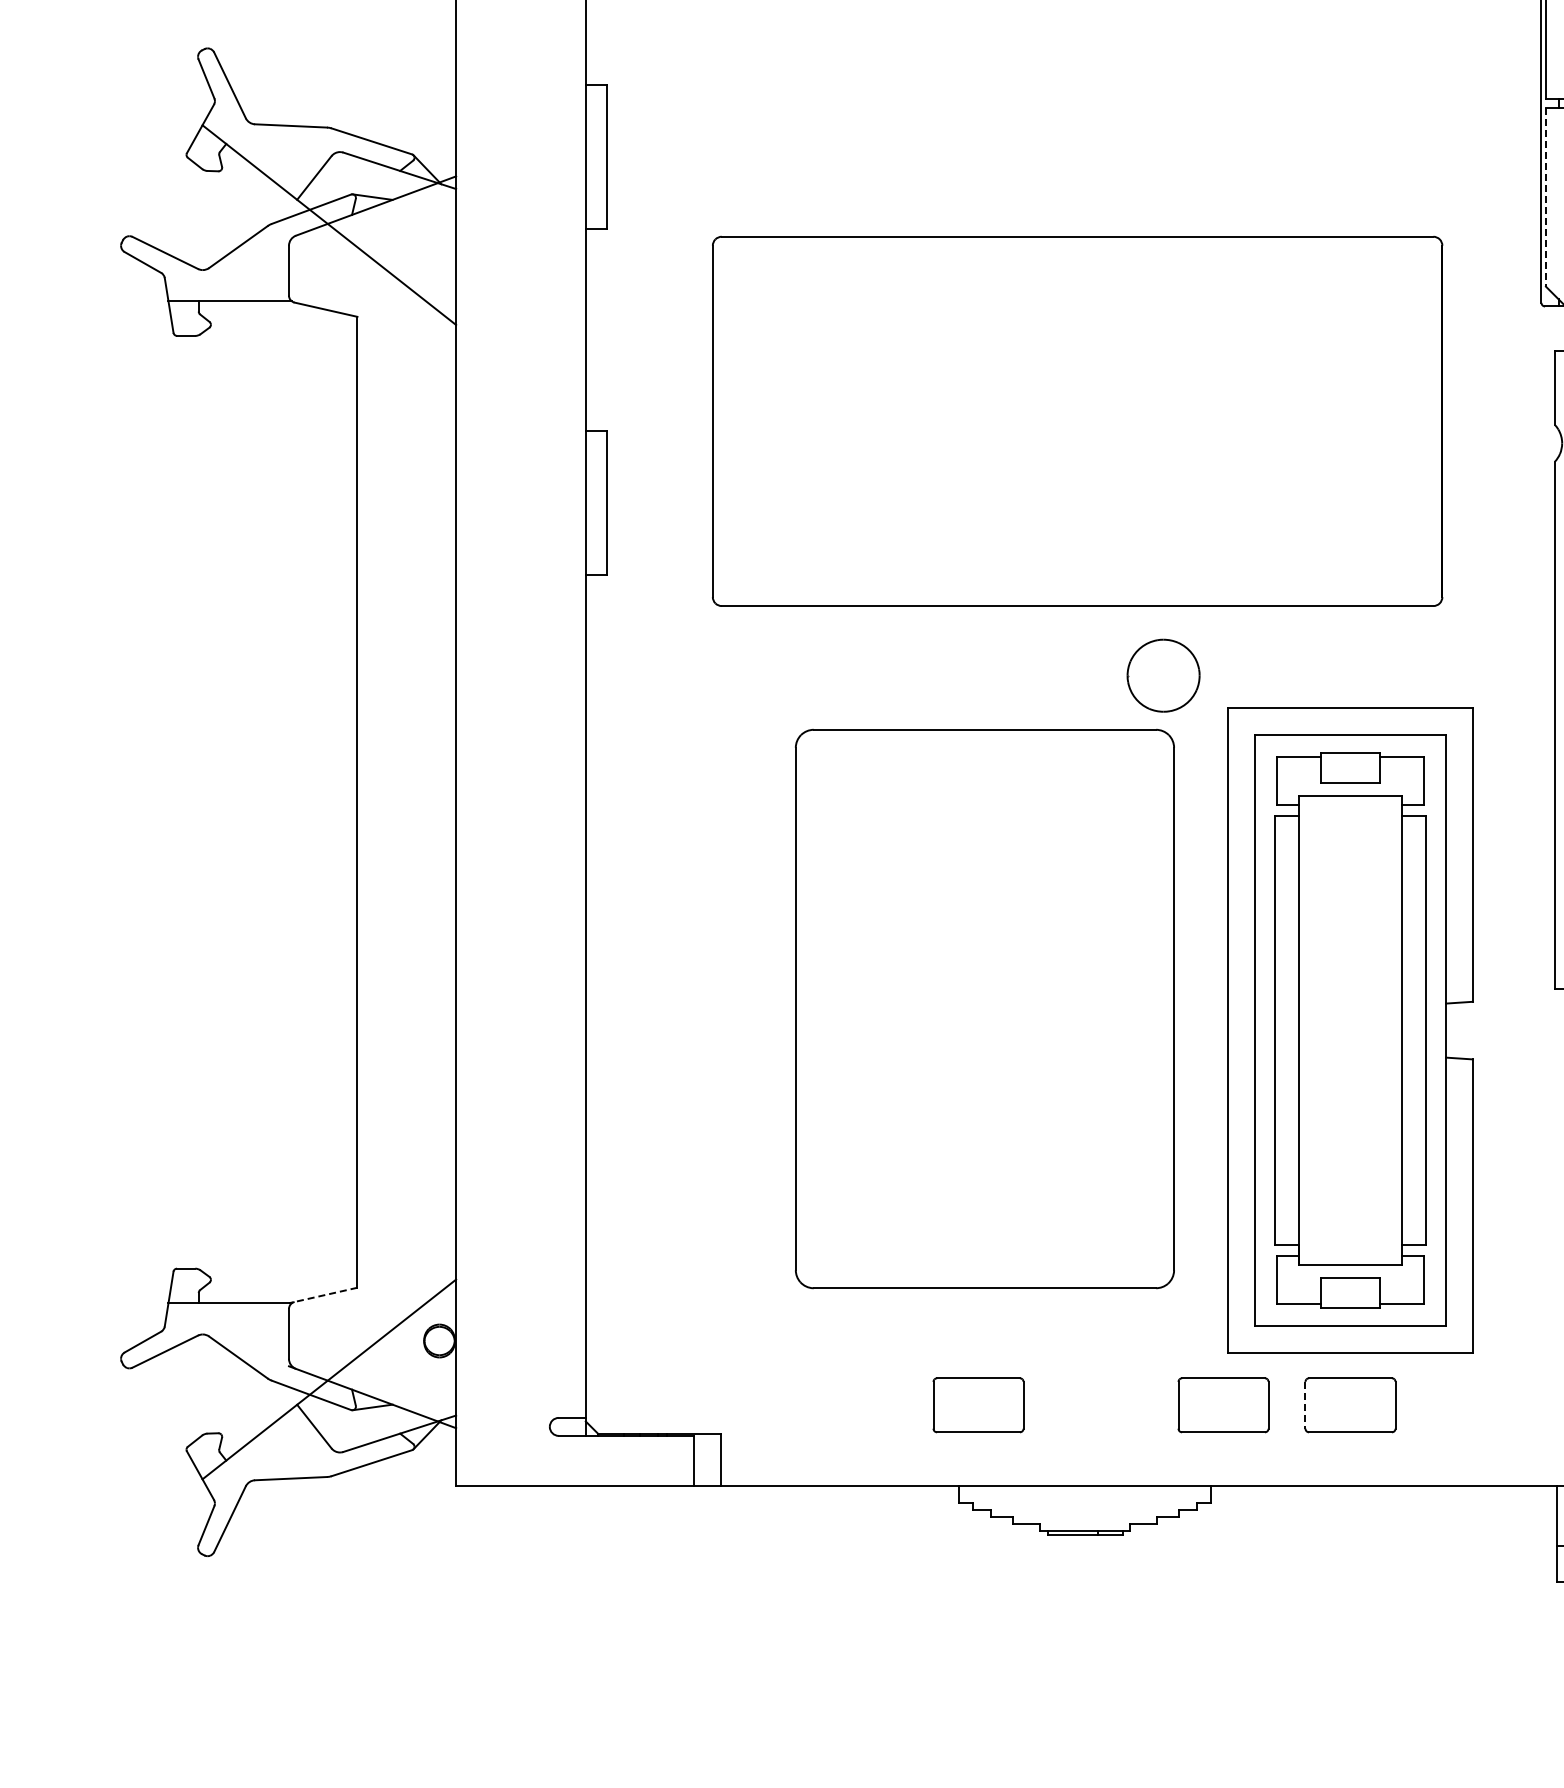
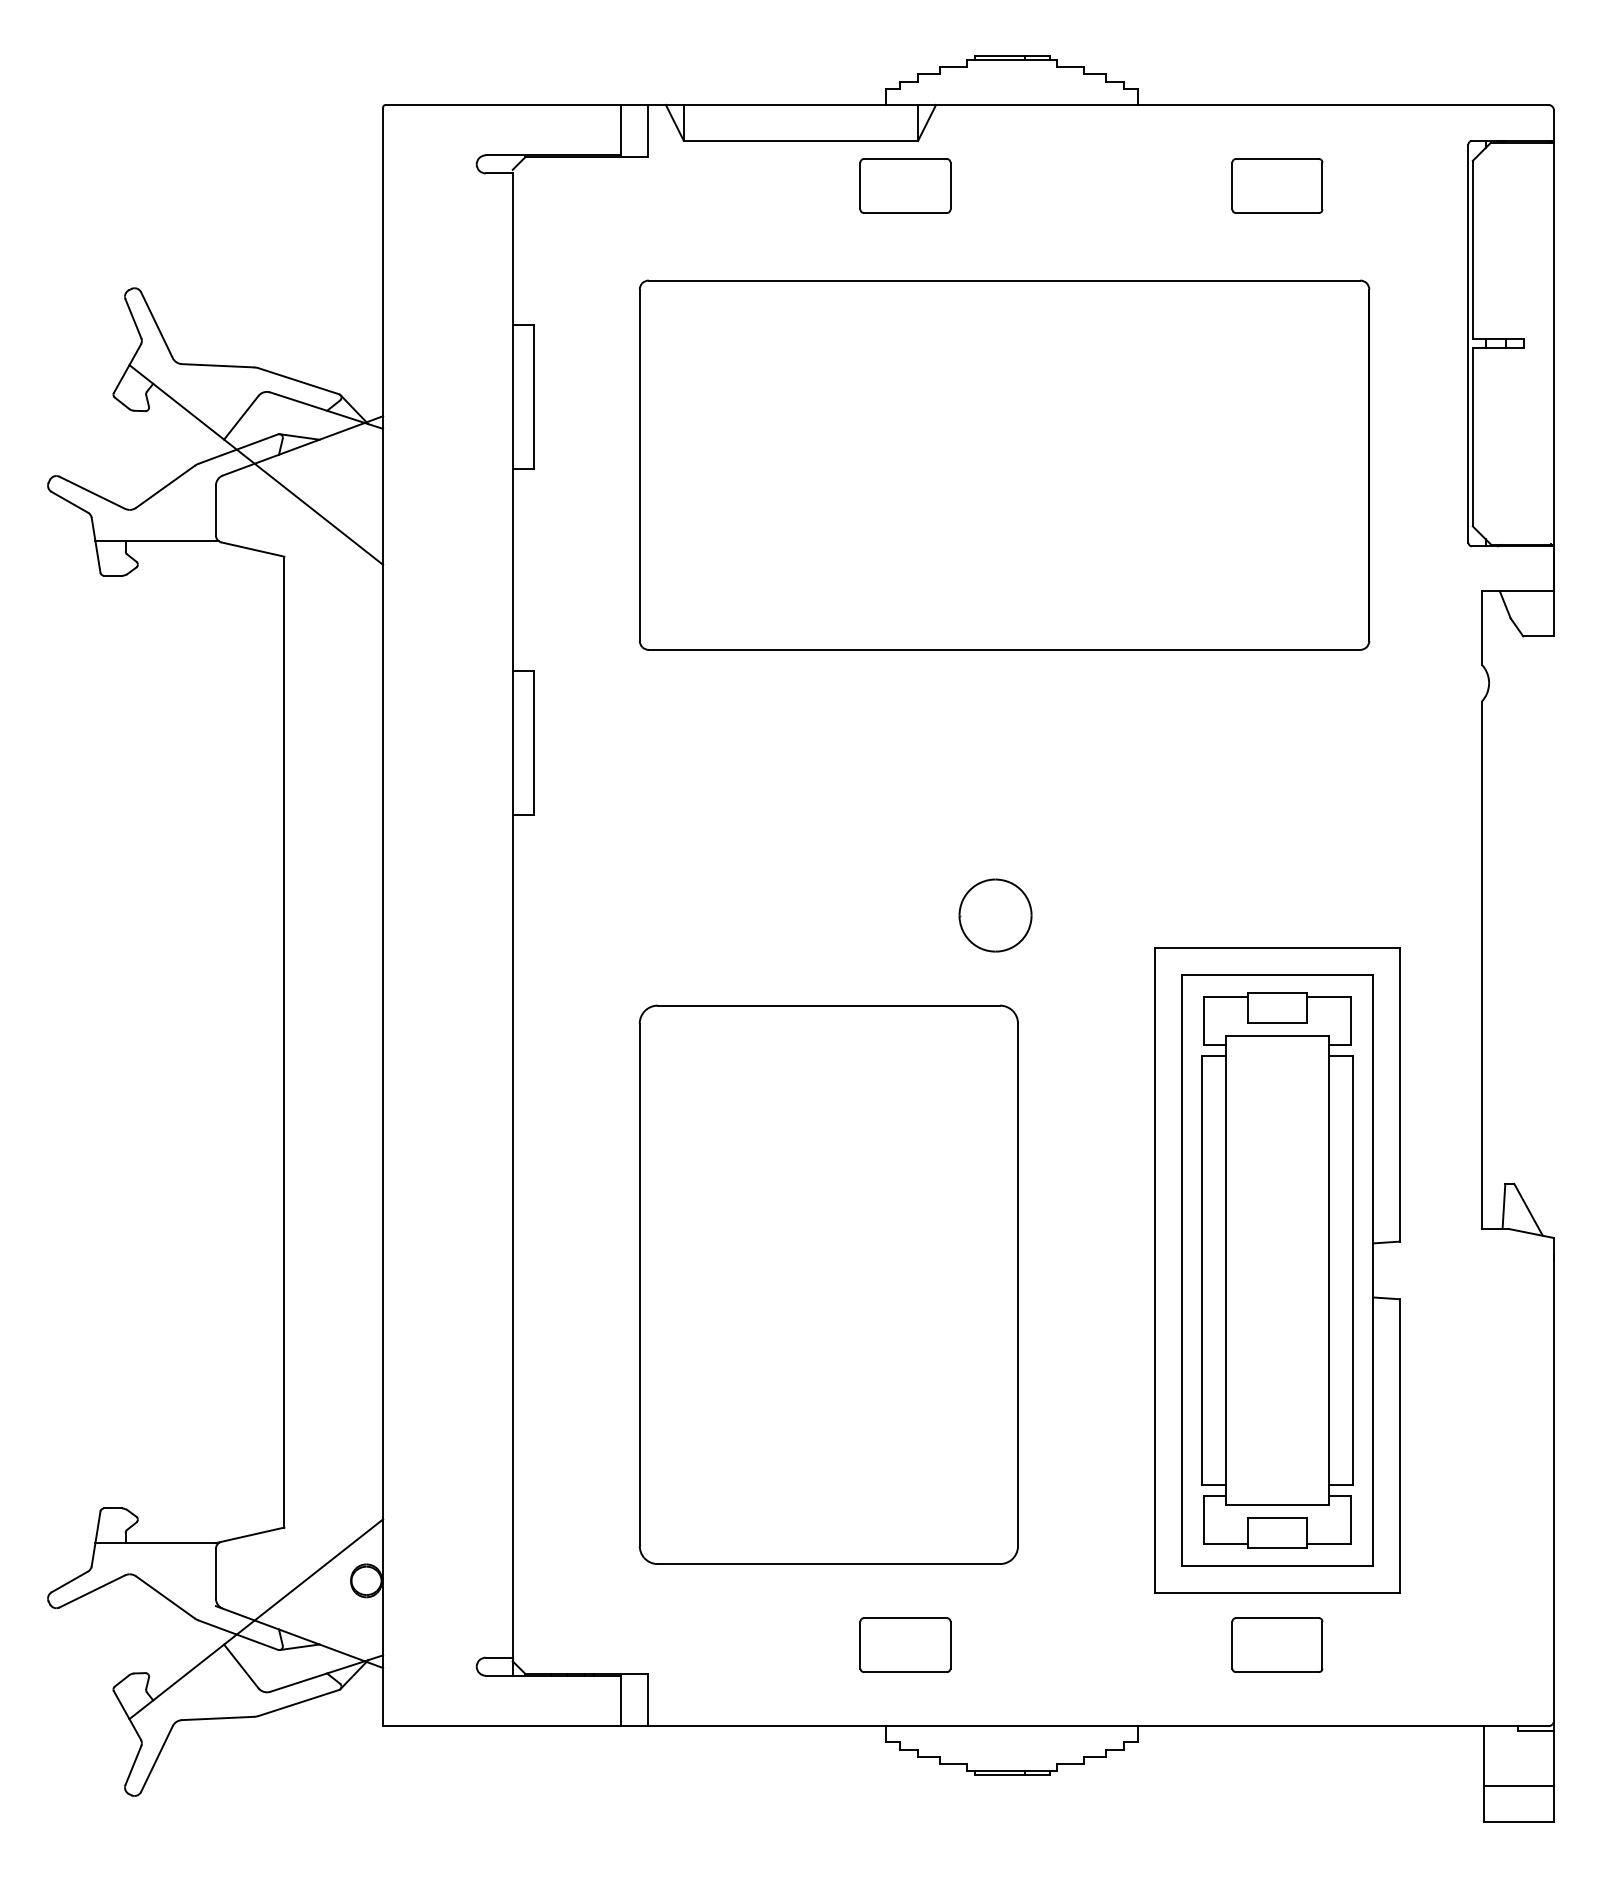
line: (1545, 197) -> (1472, 437), dashed -> solid
part: (1077, 420) -> (1004, 464), moved
part: (1163, 675) -> (995, 915), moved
part: (984, 1008) -> (828, 1284), moved
line: (322, 1295) -> (249, 1535), dashed -> solid
part: (1223, 1404) -> (1150, 1644), removed
line: (1305, 1405) -> (1232, 1645), dashed -> solid

